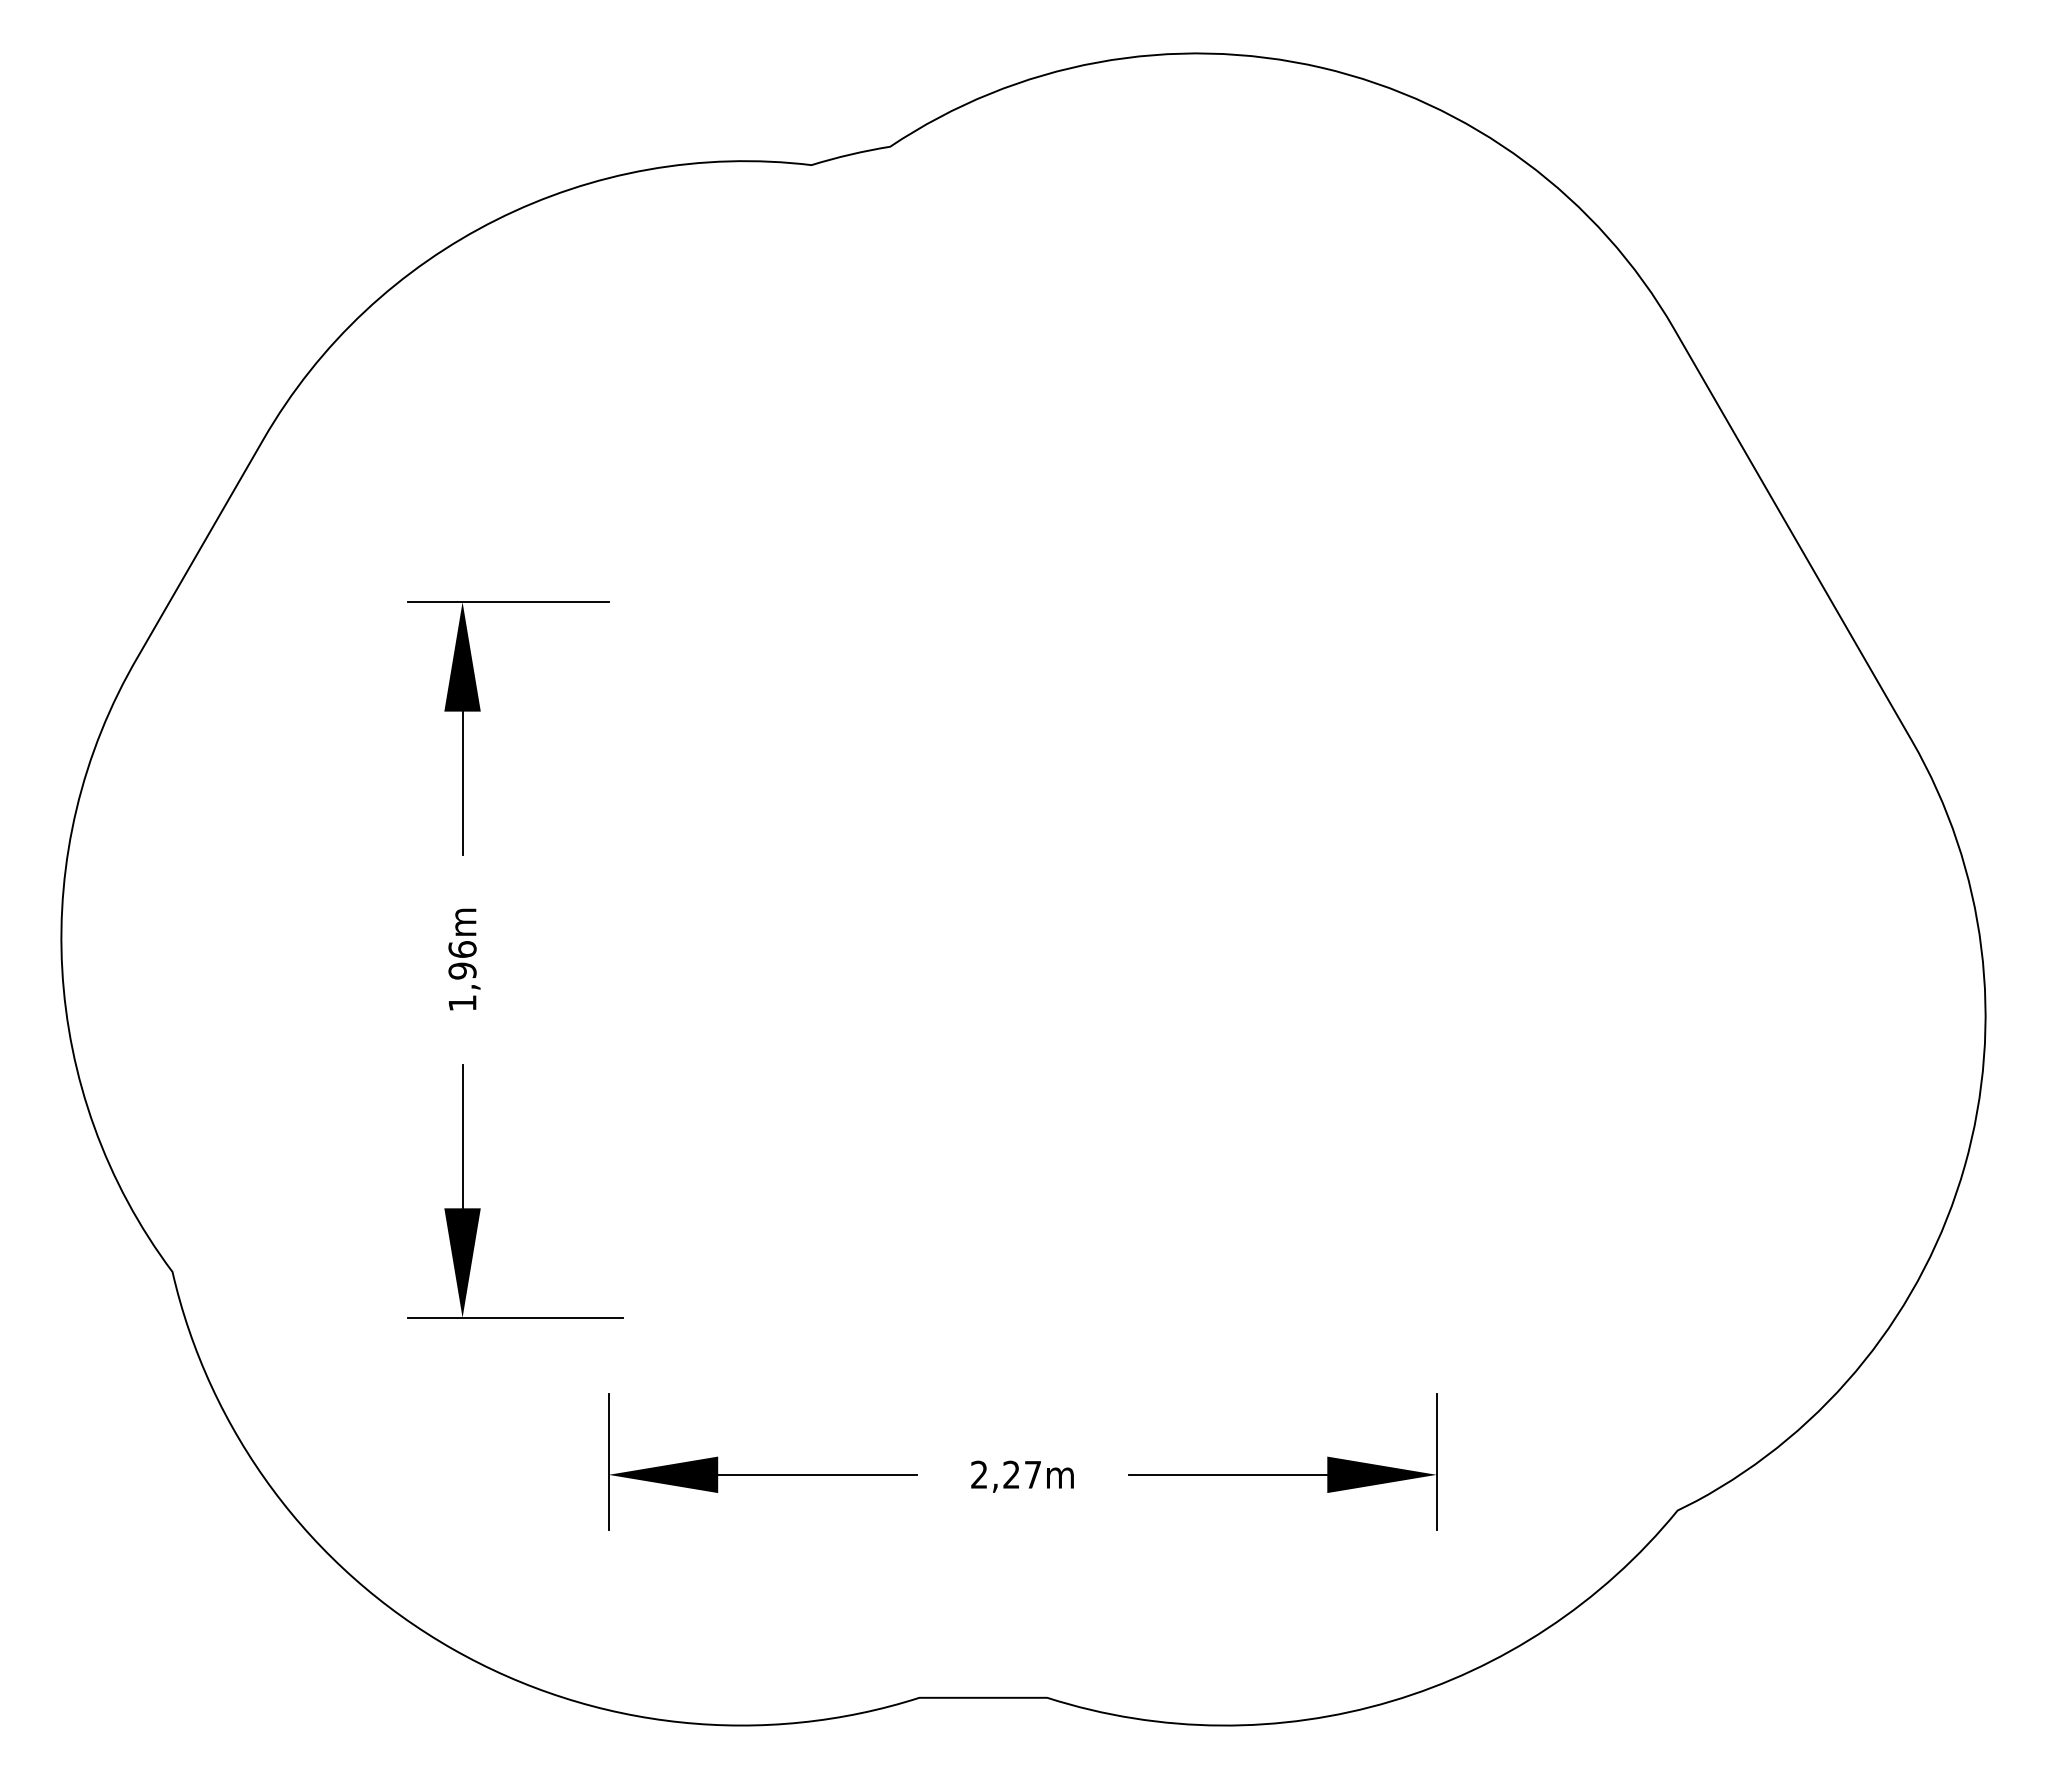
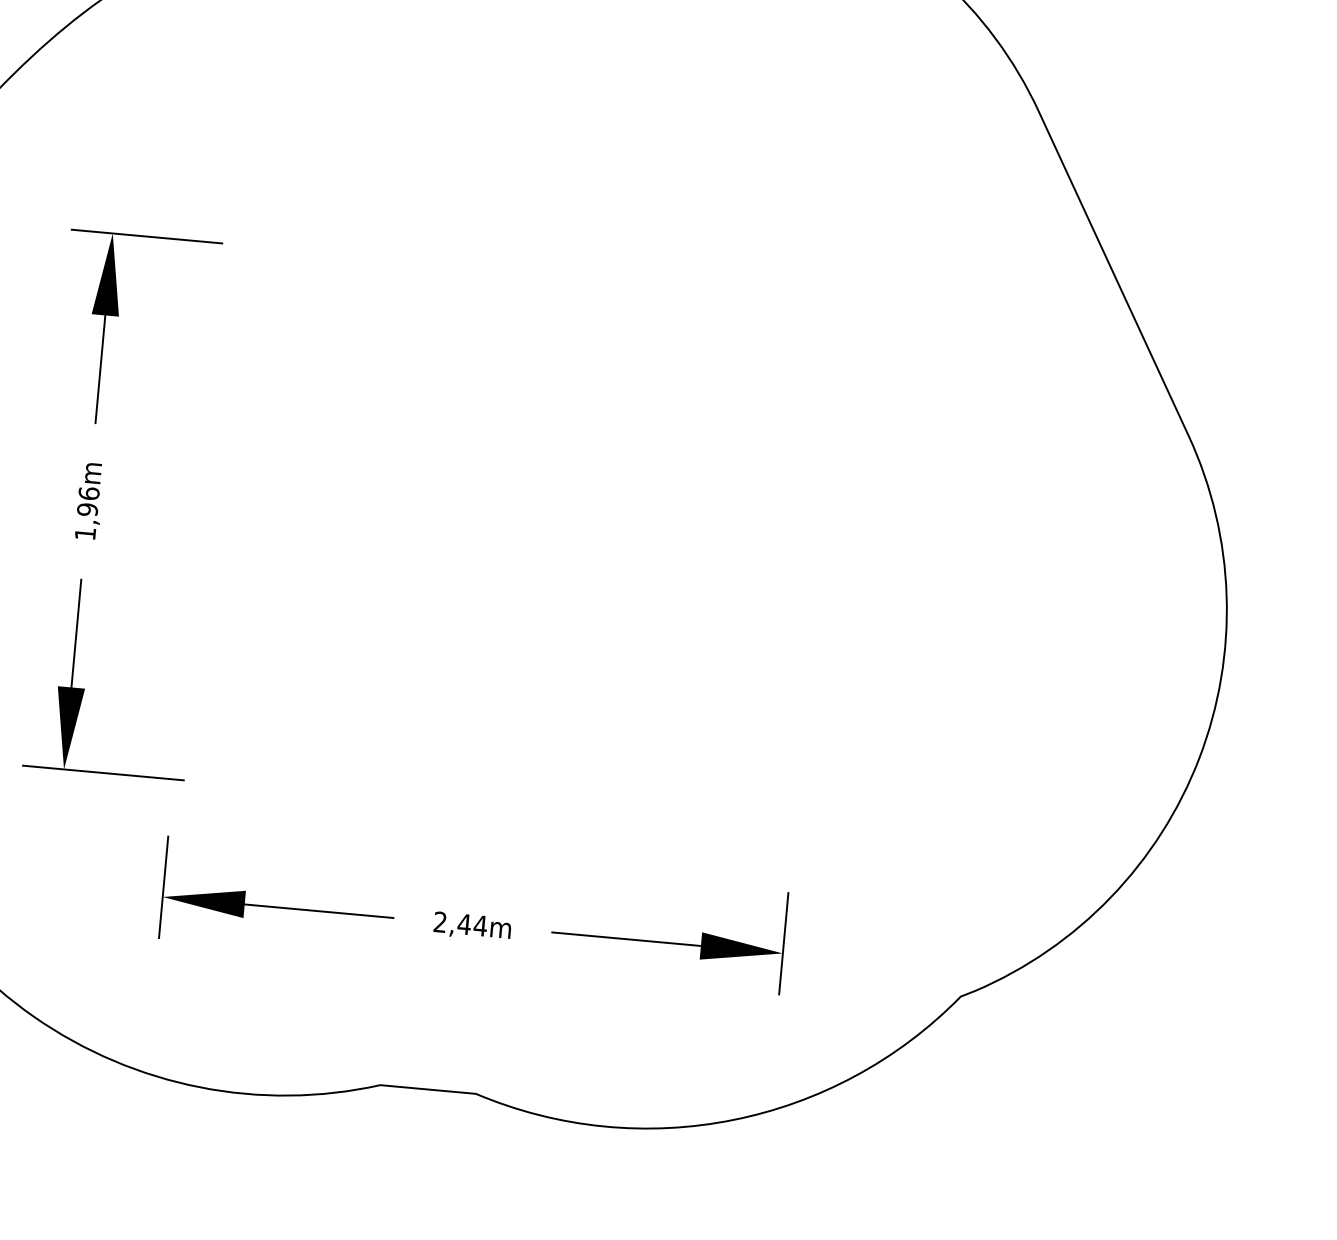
text: (1021, 1474) -> (471, 924), 2,27m -> 2,44m

